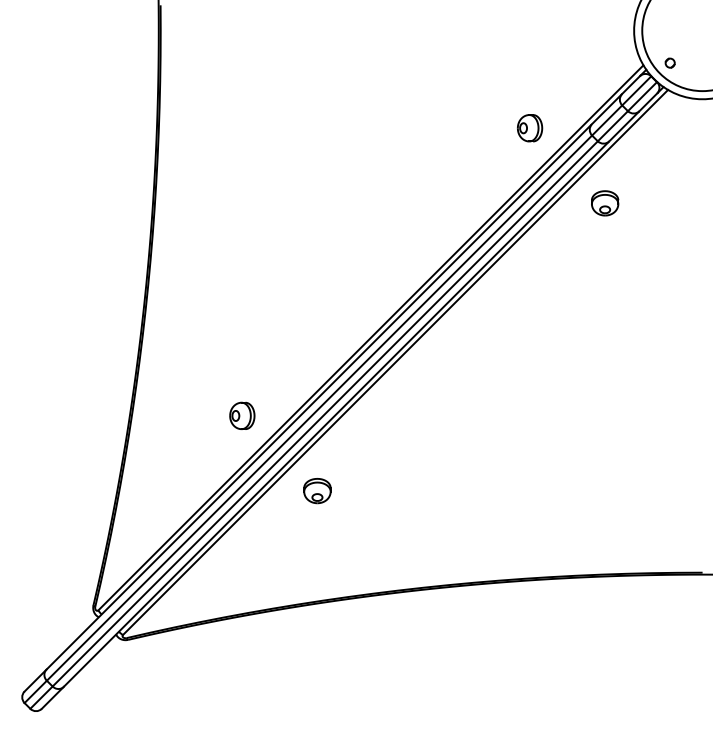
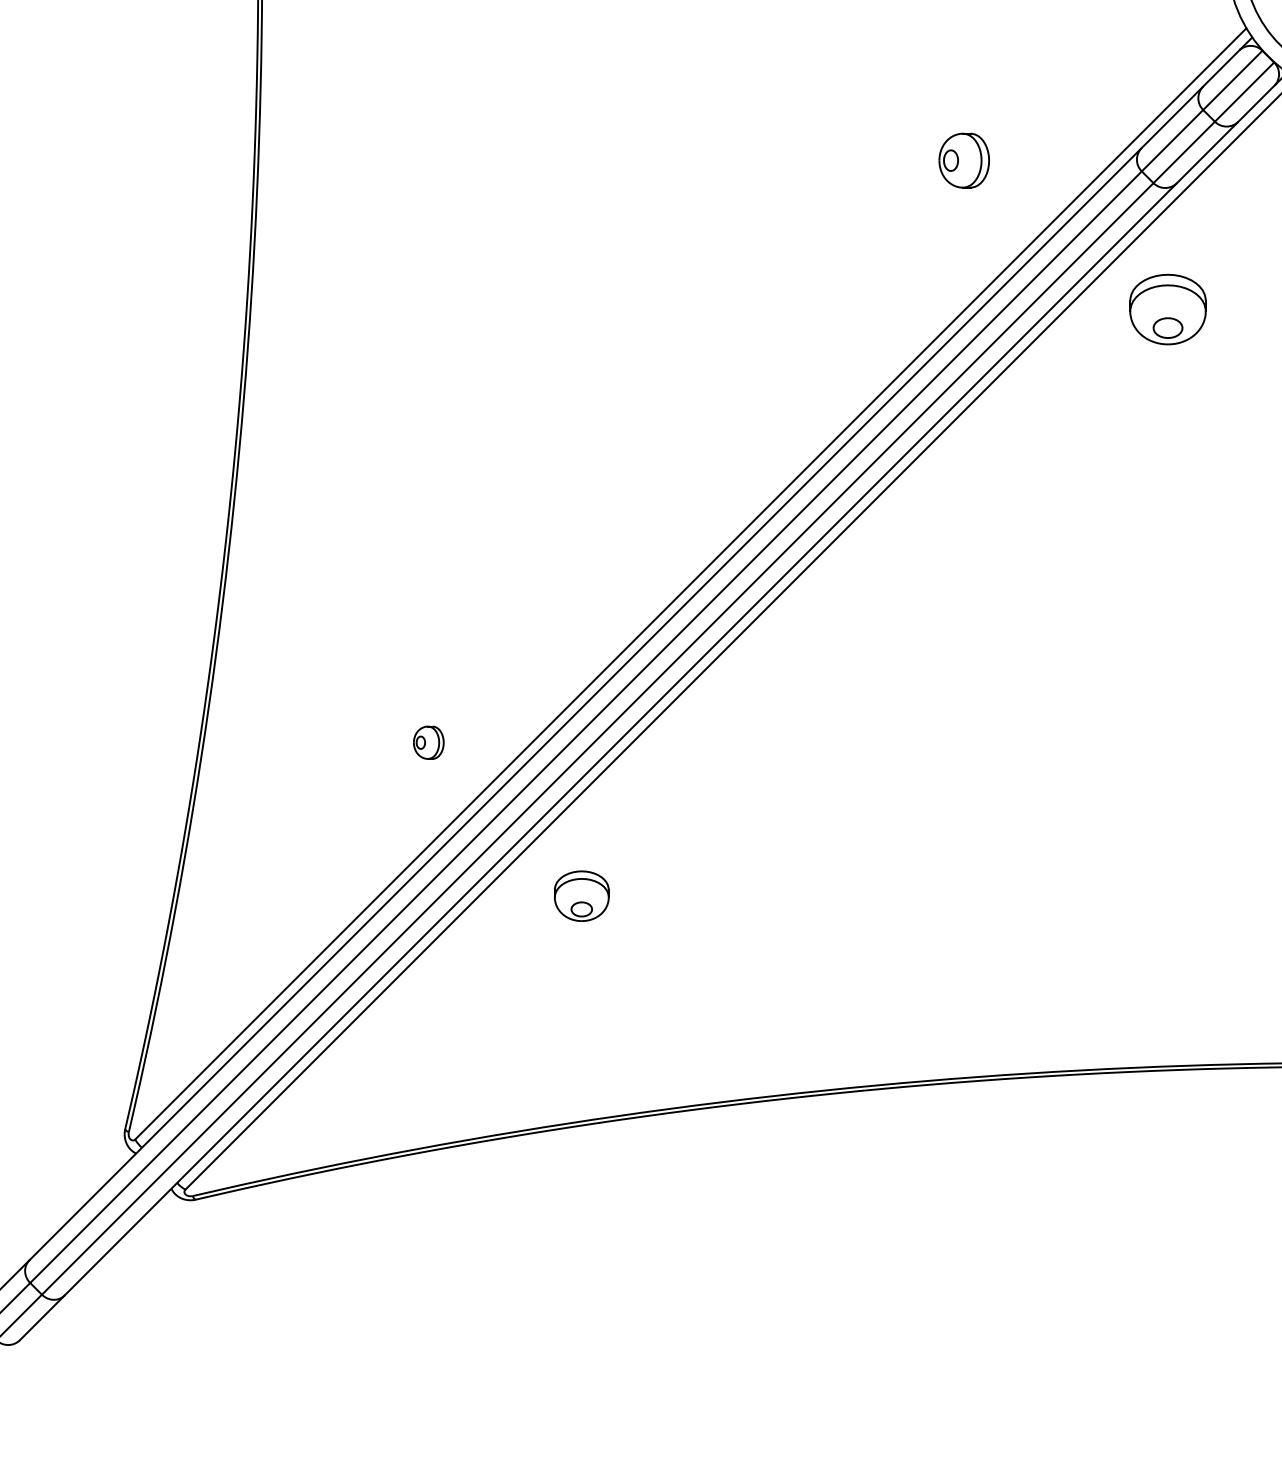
part: (530, 128) -> (965, 161), moved
part: (605, 203) -> (1169, 309), size x1.4
part: (242, 415) -> (429, 742), size x0.6

